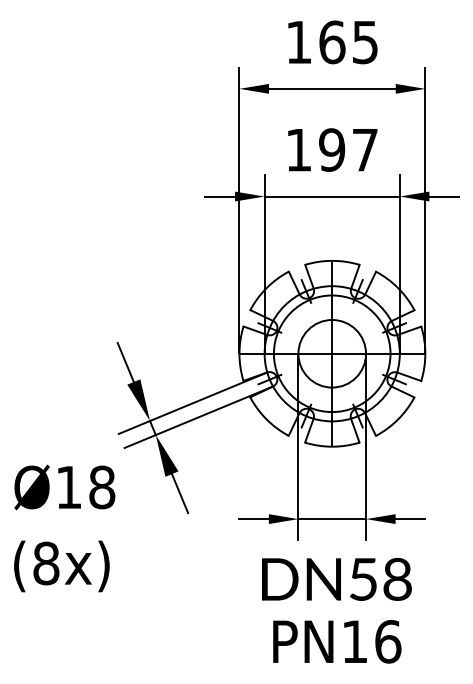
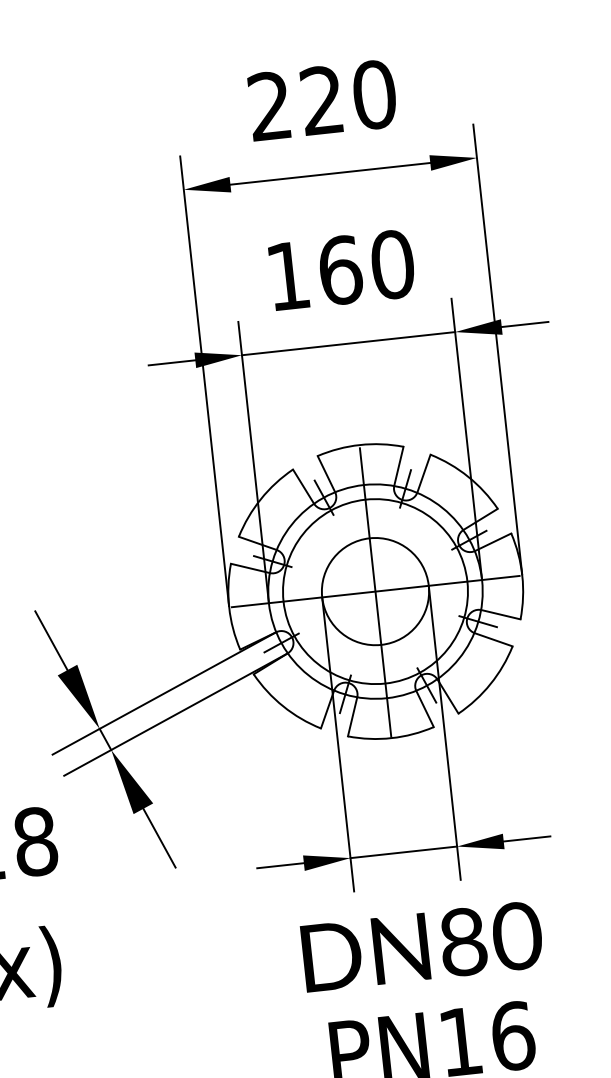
text: (332, 42) -> (322, 100), 165 -> 220
text: (348, 149) -> (366, 266), 197 -> 160
text: (380, 578) -> (490, 937), DN58 -> DN80

